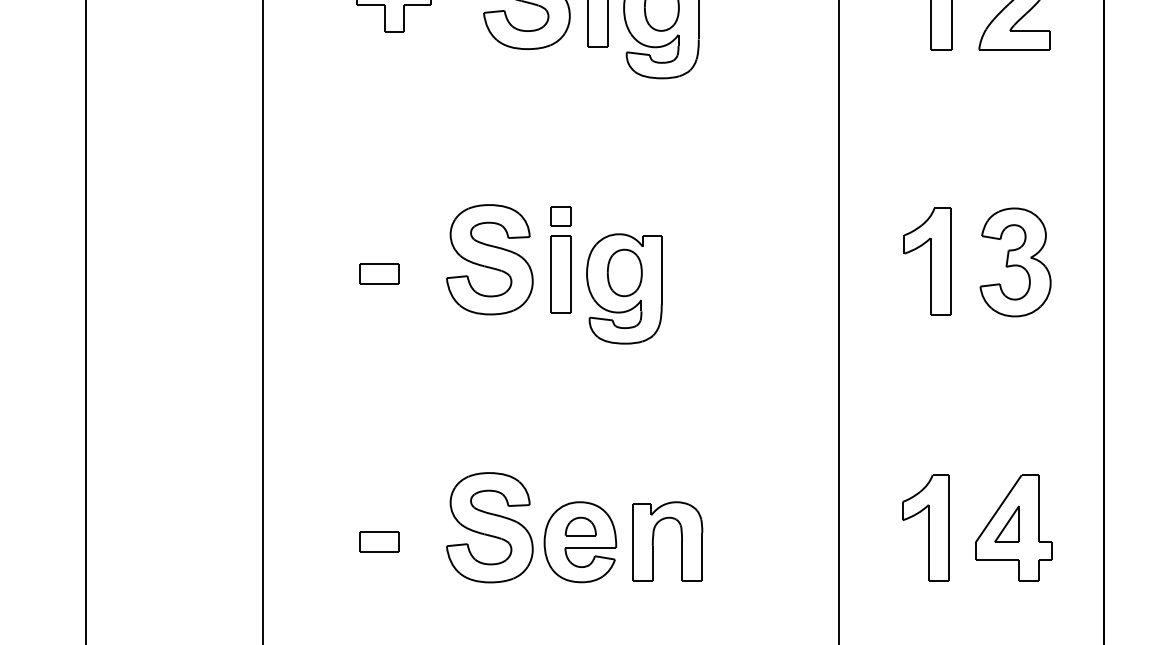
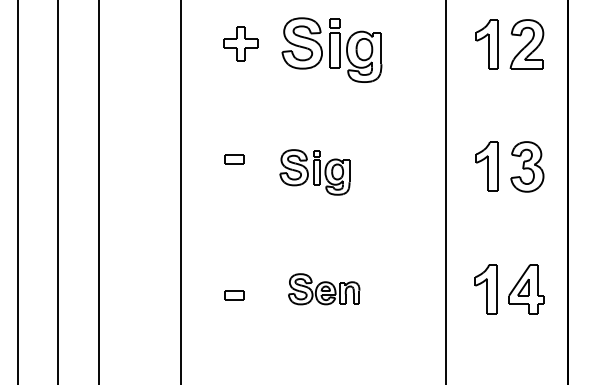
part: (379, 274) -> (234, 159), moved
part: (553, 274) -> (314, 172), size x0.7
part: (573, 528) -> (323, 289), size x0.6

